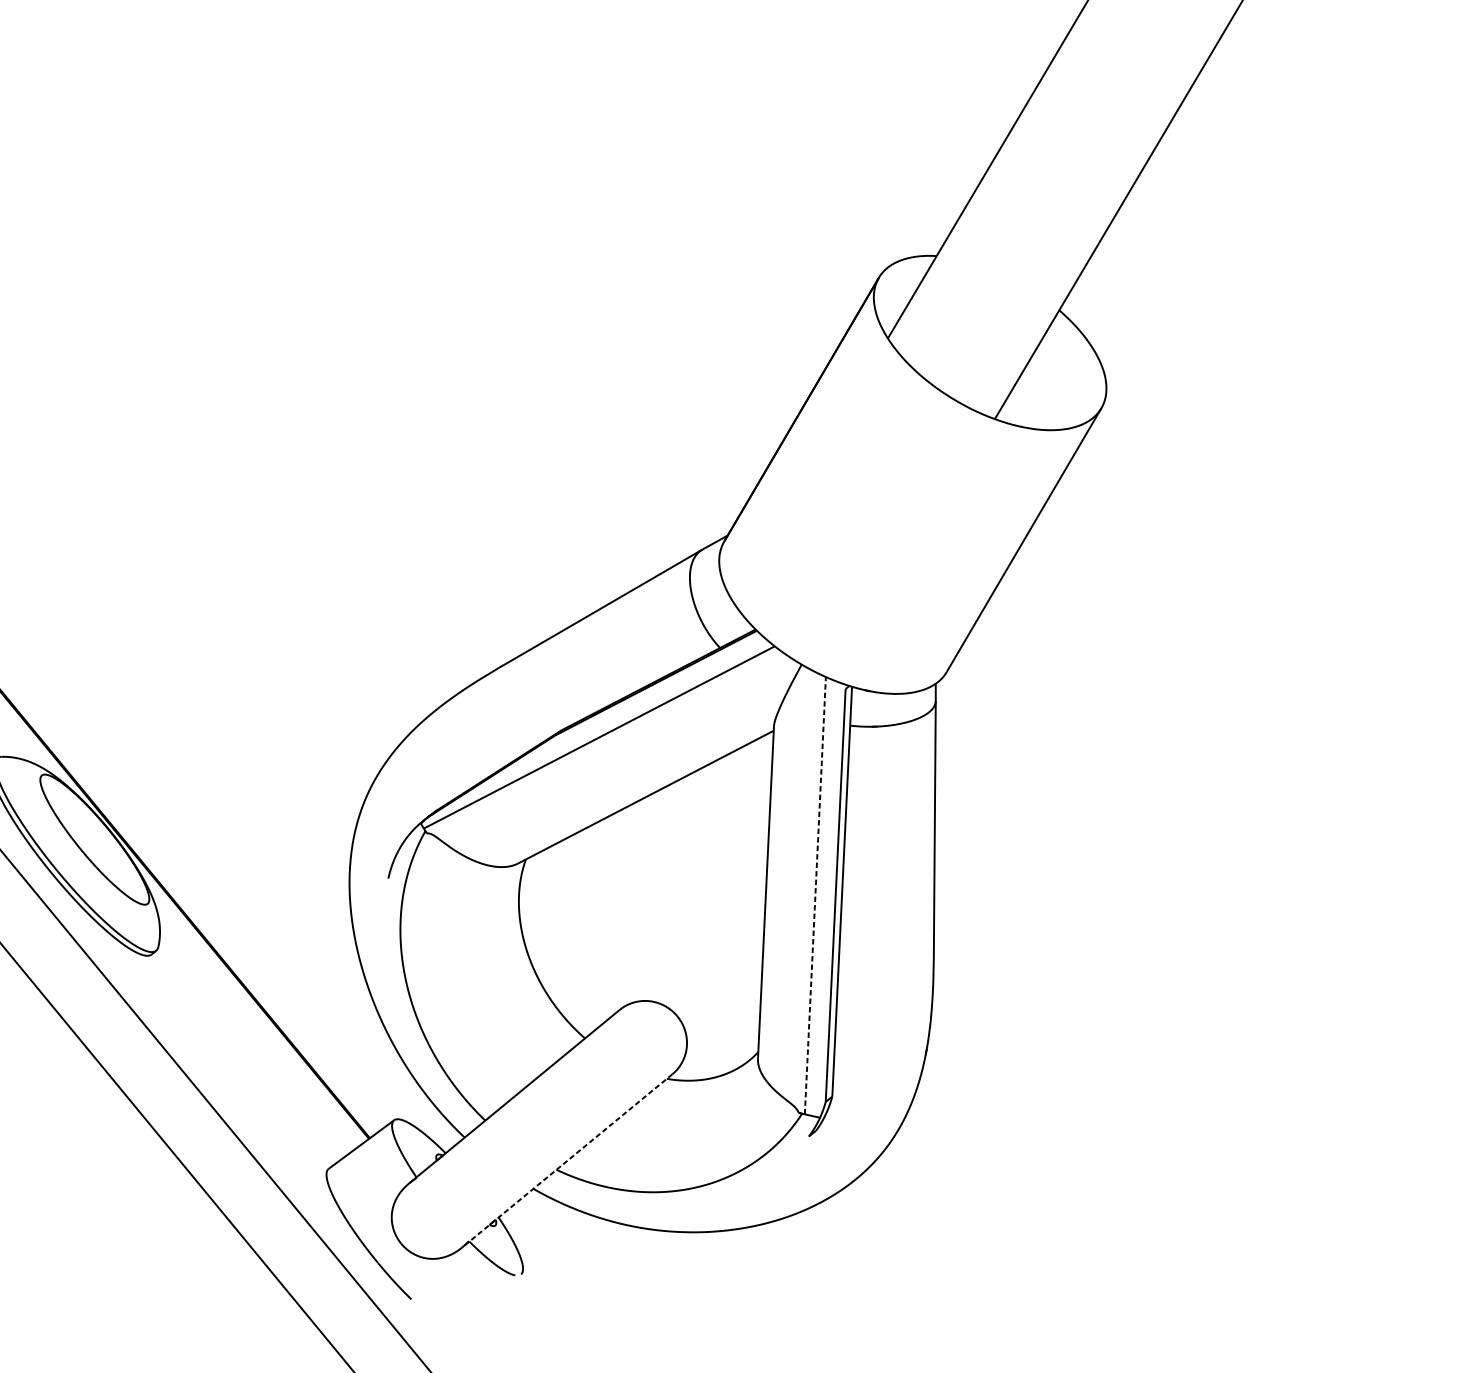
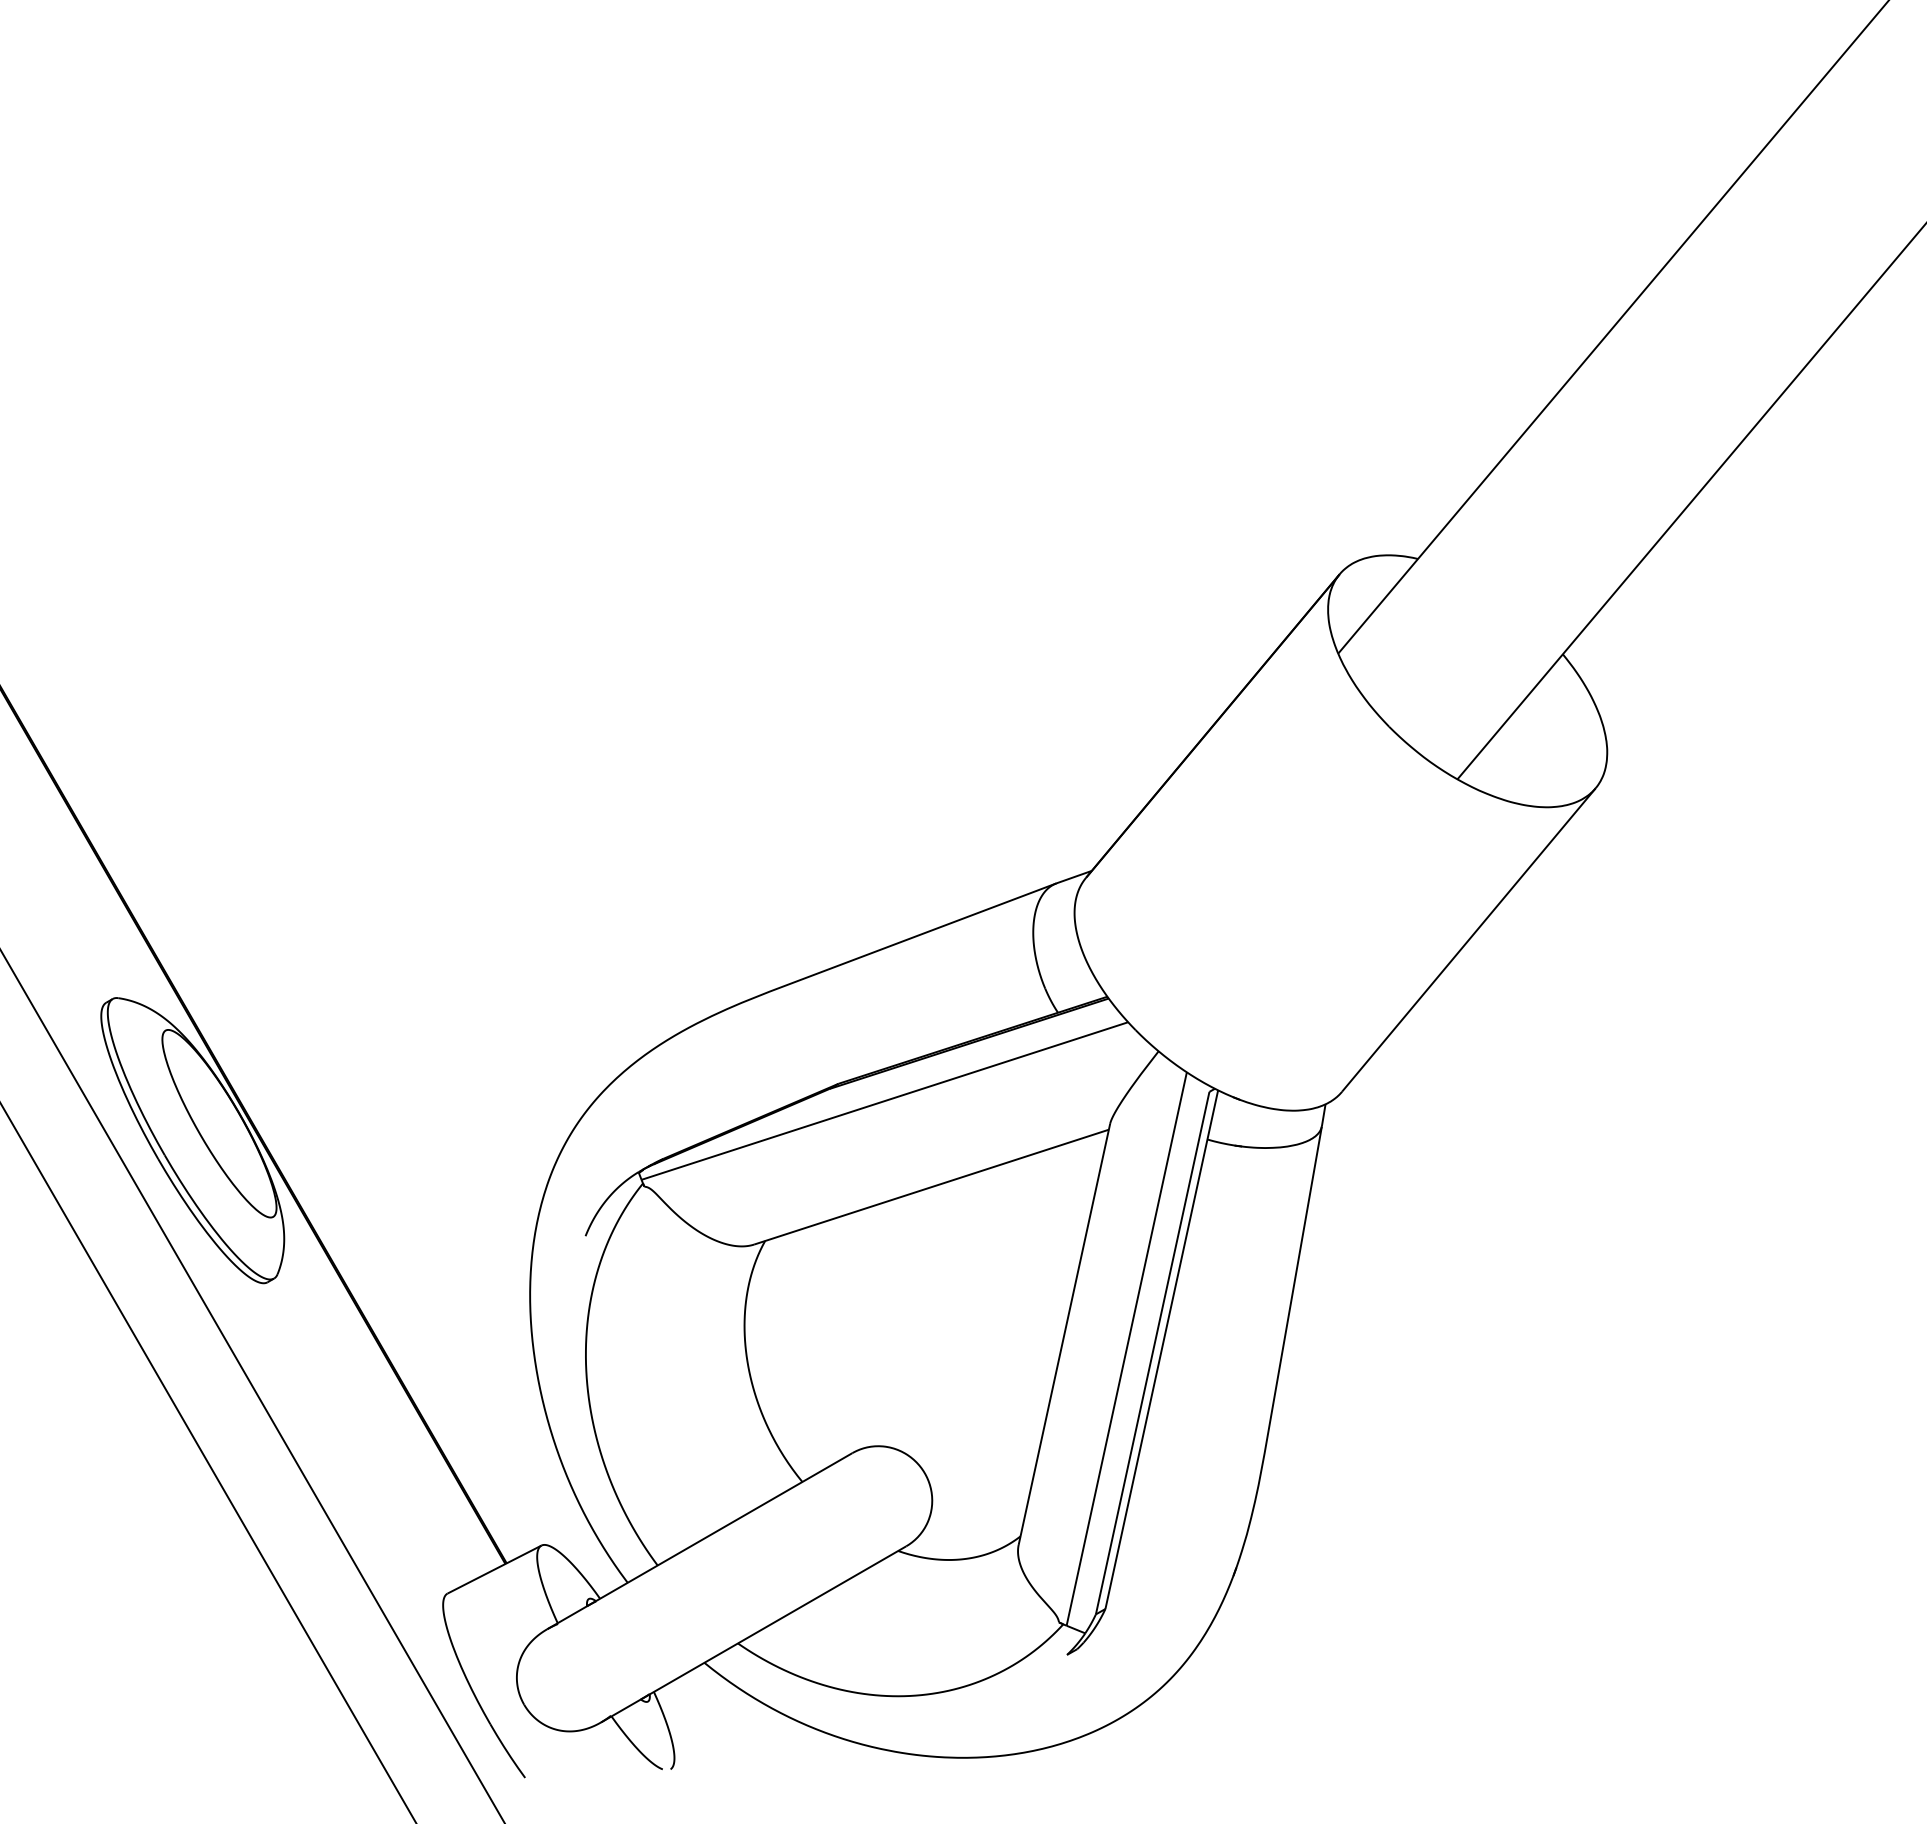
line: (815, 895) -> (1126, 1348), dashed -> solid
line: (567, 1160) -> (753, 1634), dashed -> solid

